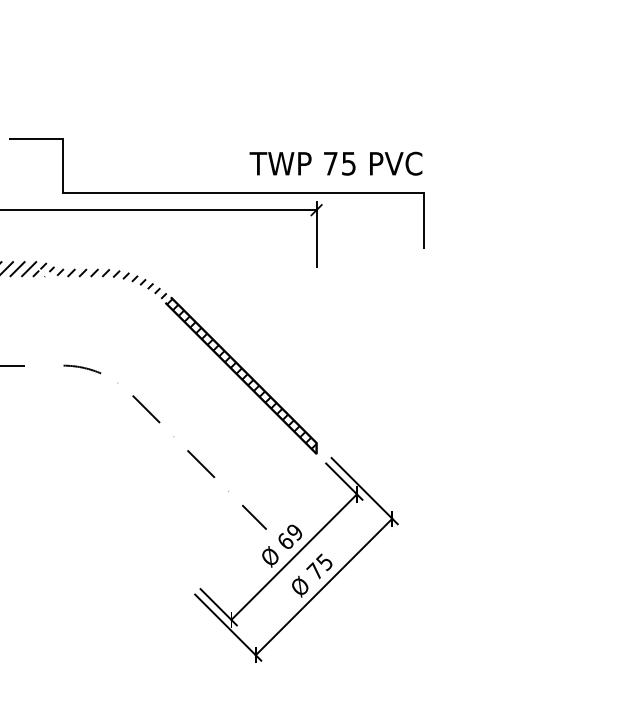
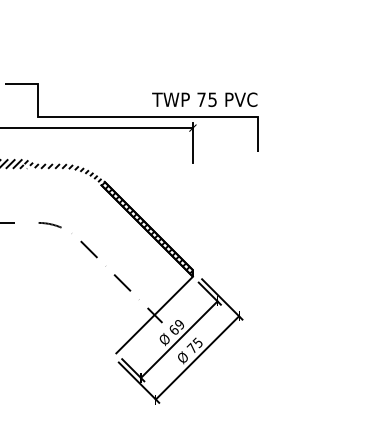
line: (253, 515) -> (154, 314), added

